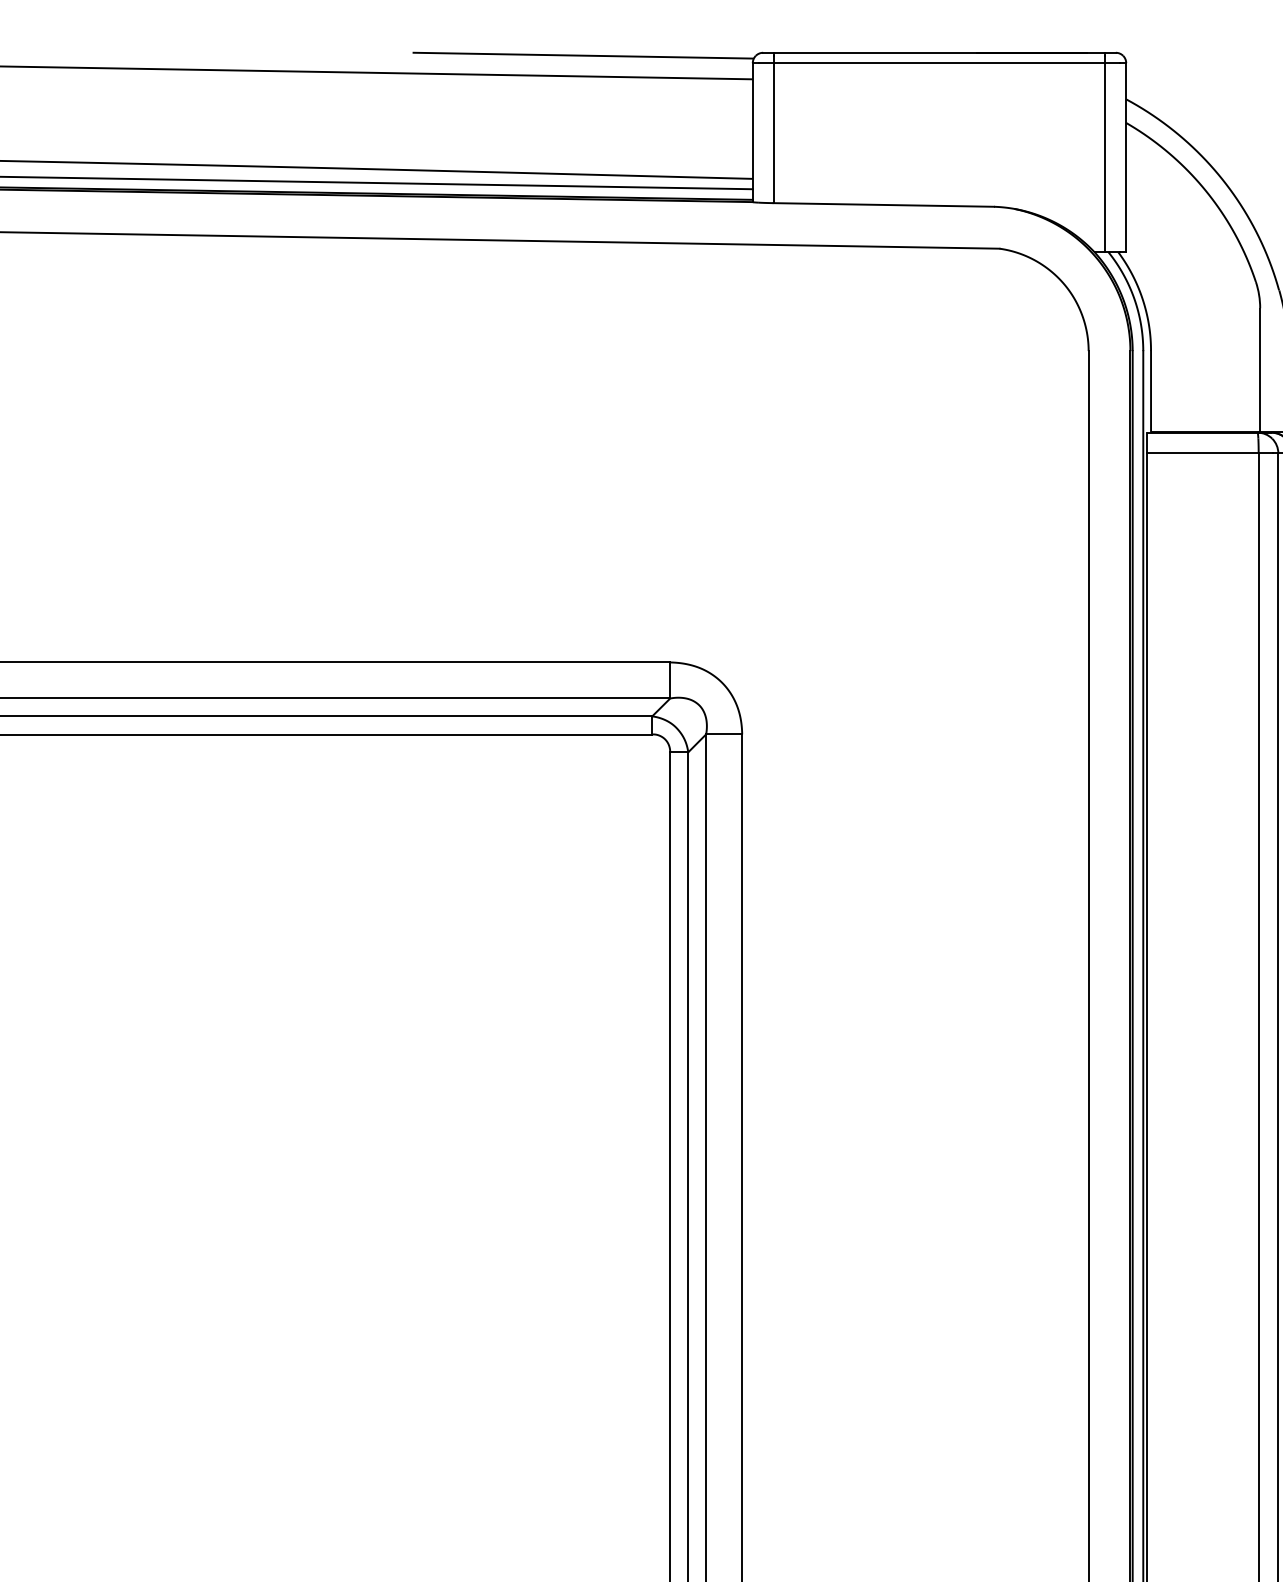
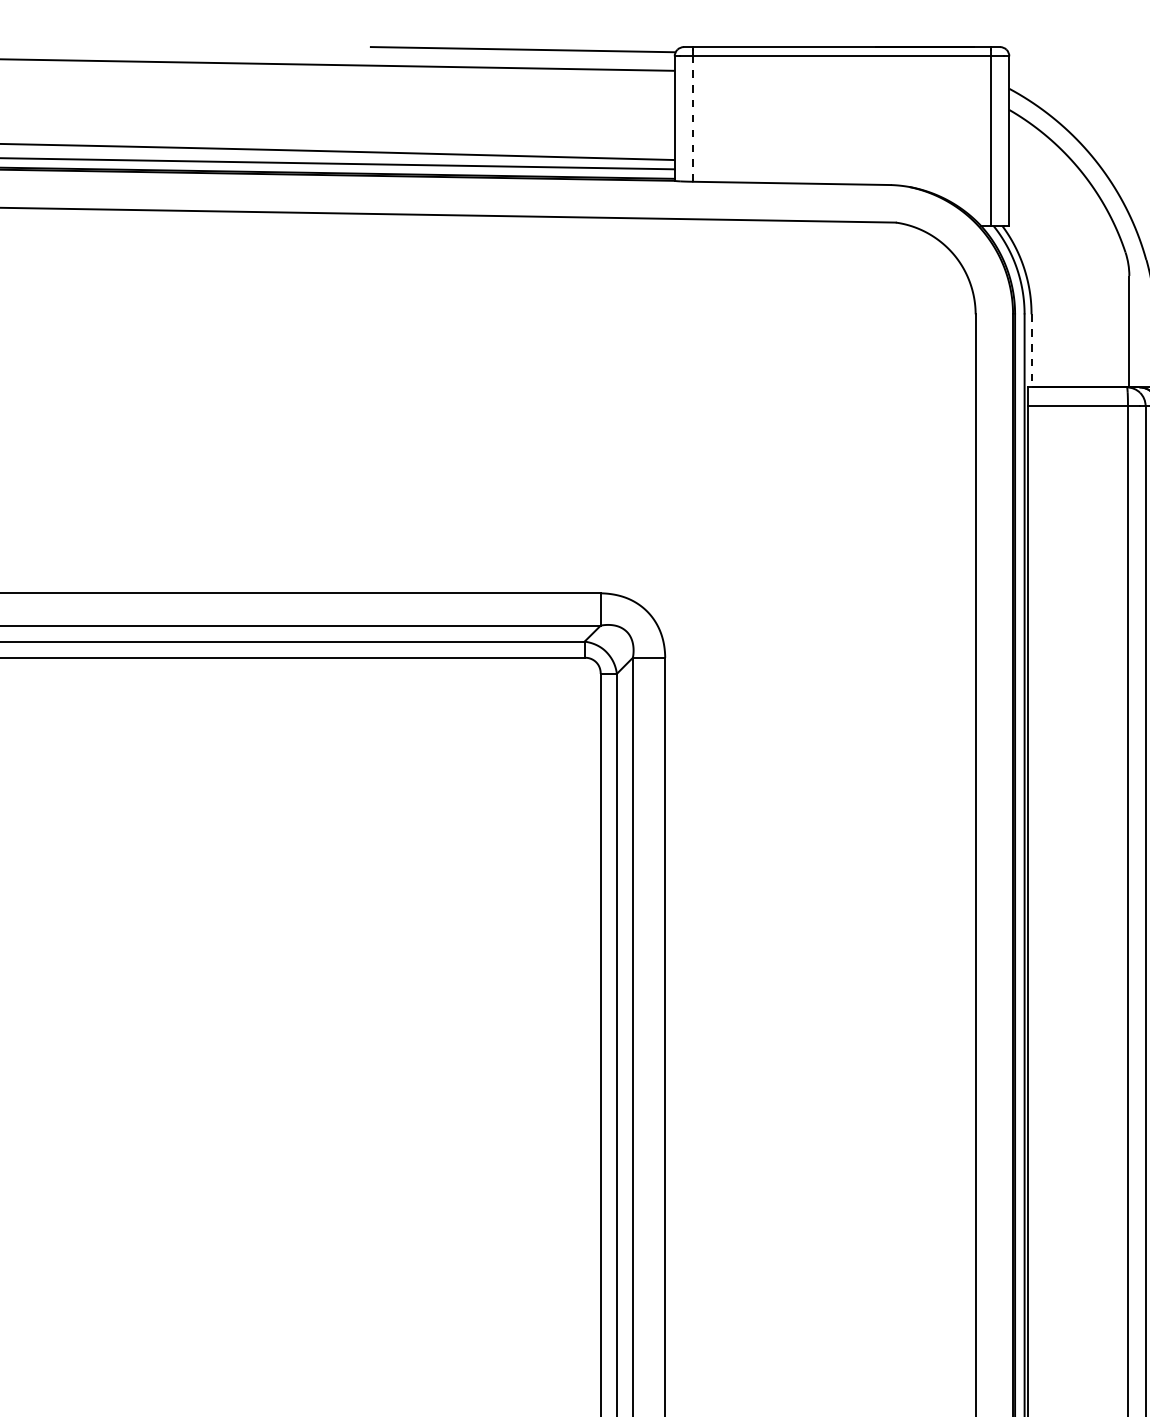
line: (773, 133) -> (693, 119), solid -> dashed
line: (1151, 391) -> (1031, 350), solid -> dashed

